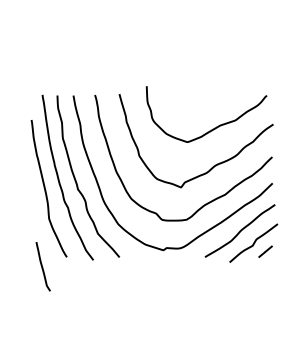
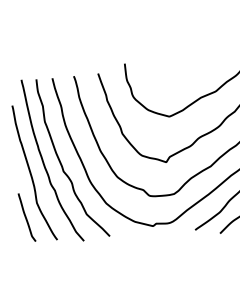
curve: (42, 266) -> (26, 217), moved

